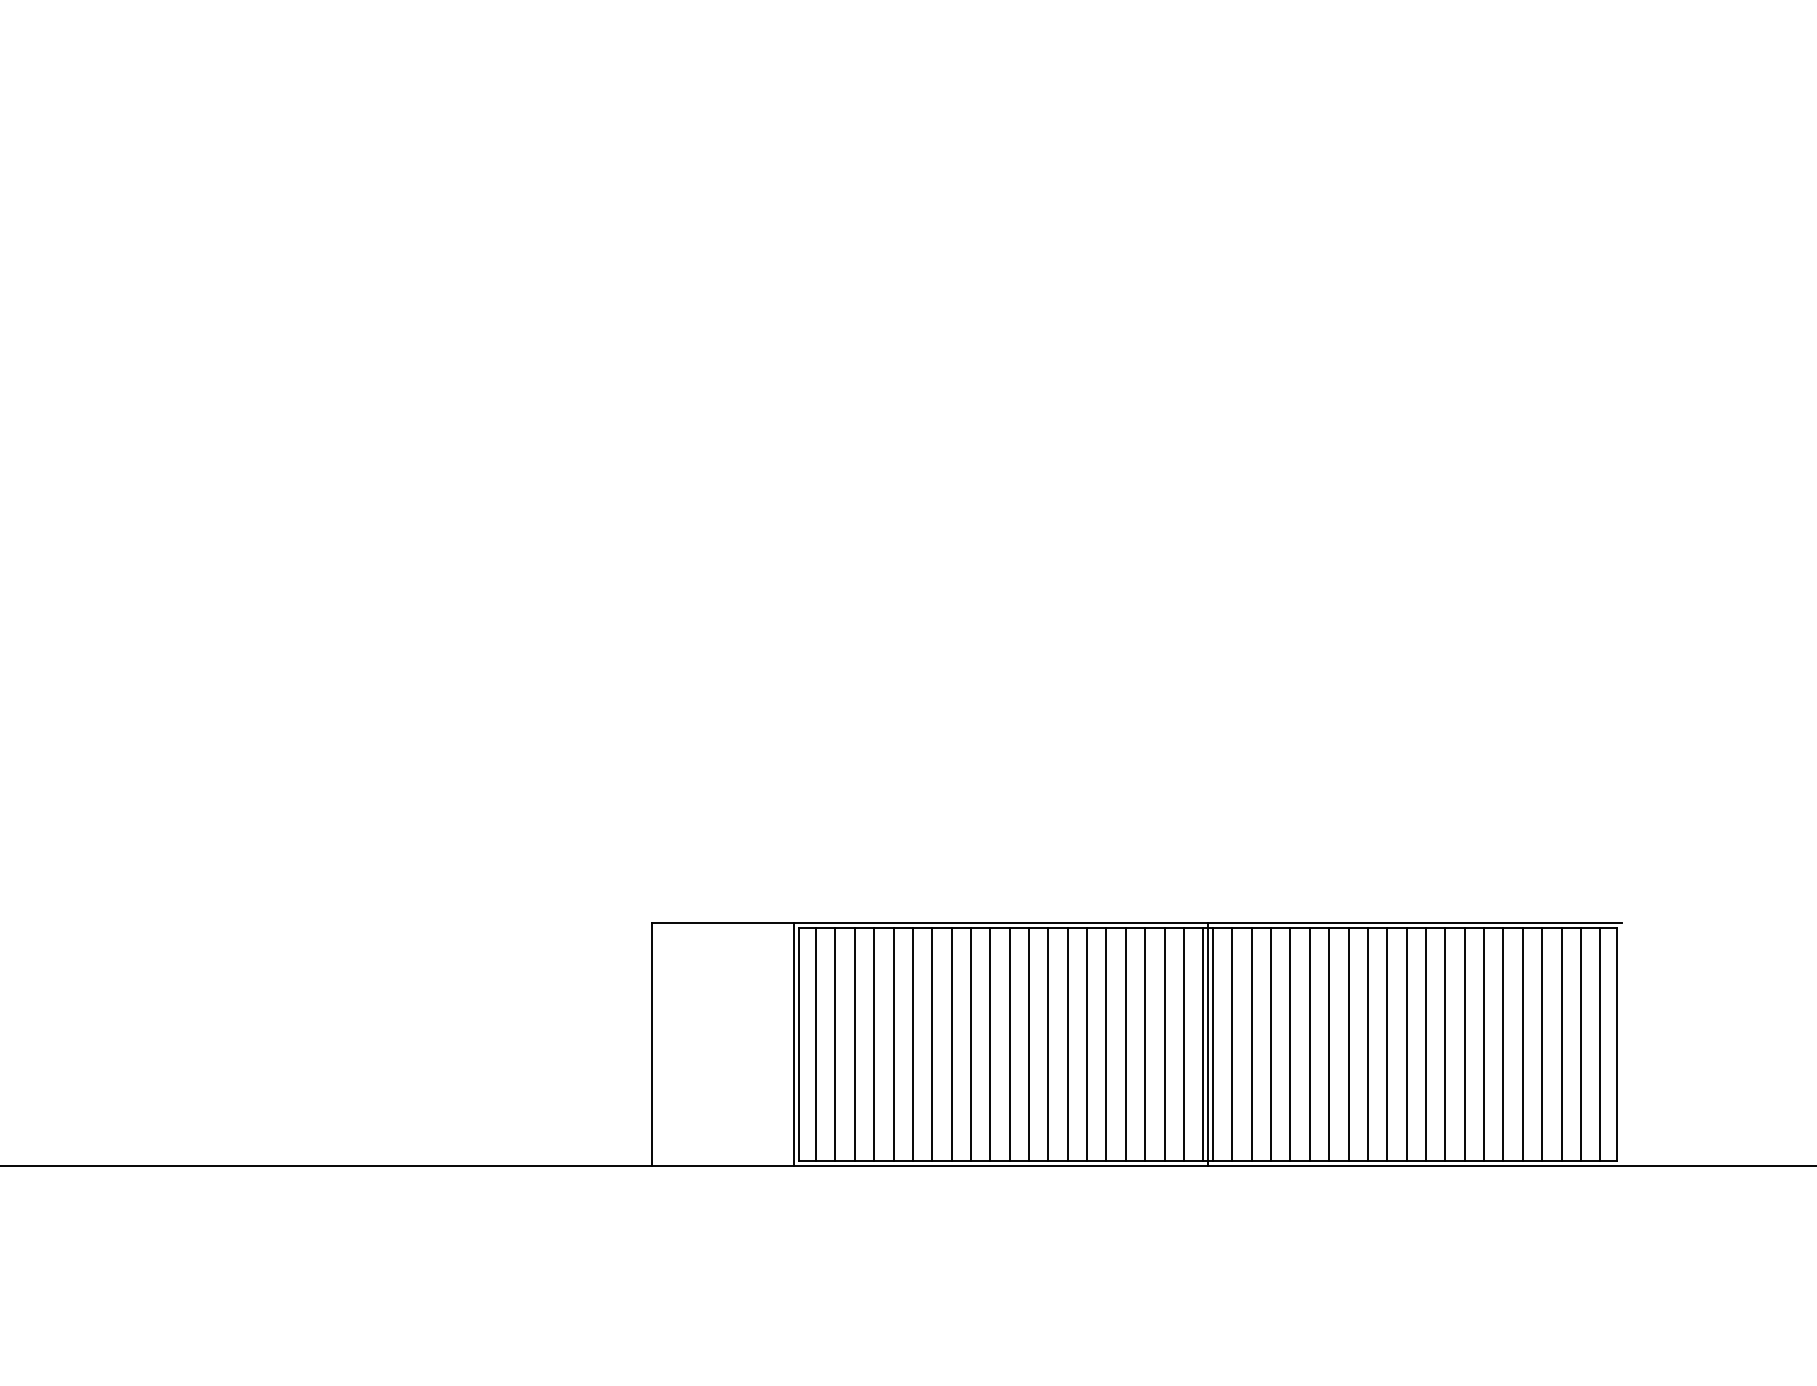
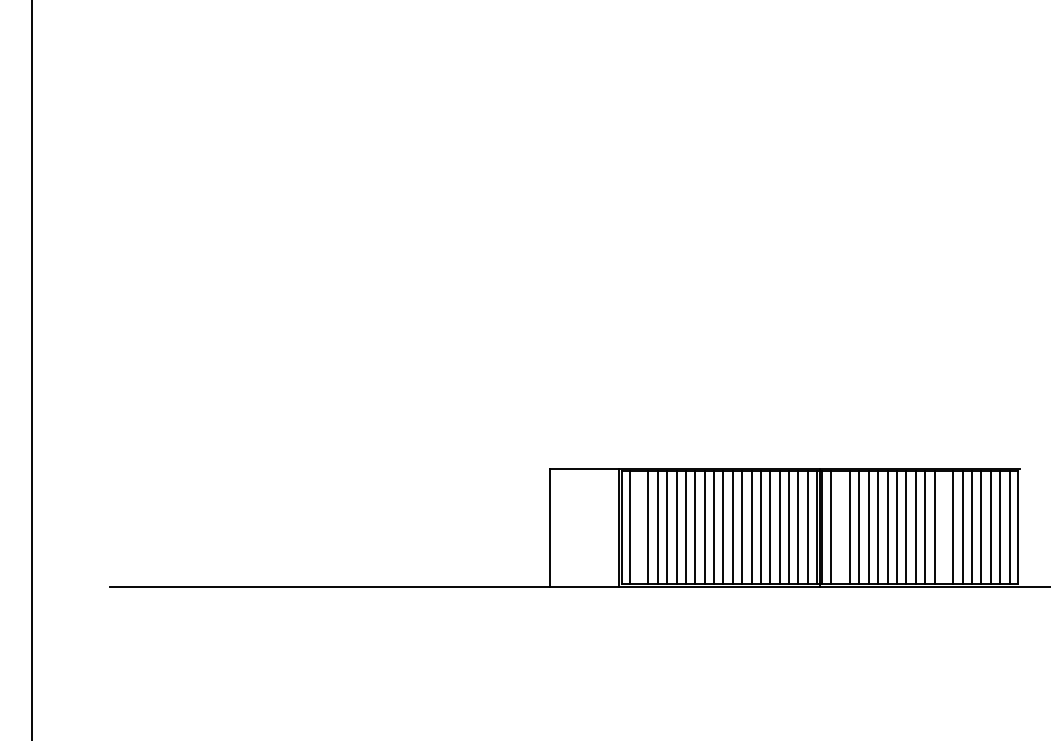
line: (836, 1044) -> (639, 527), removed
line: (1251, 1044) -> (840, 527), removed
line: (1463, 1044) -> (943, 527), removed

